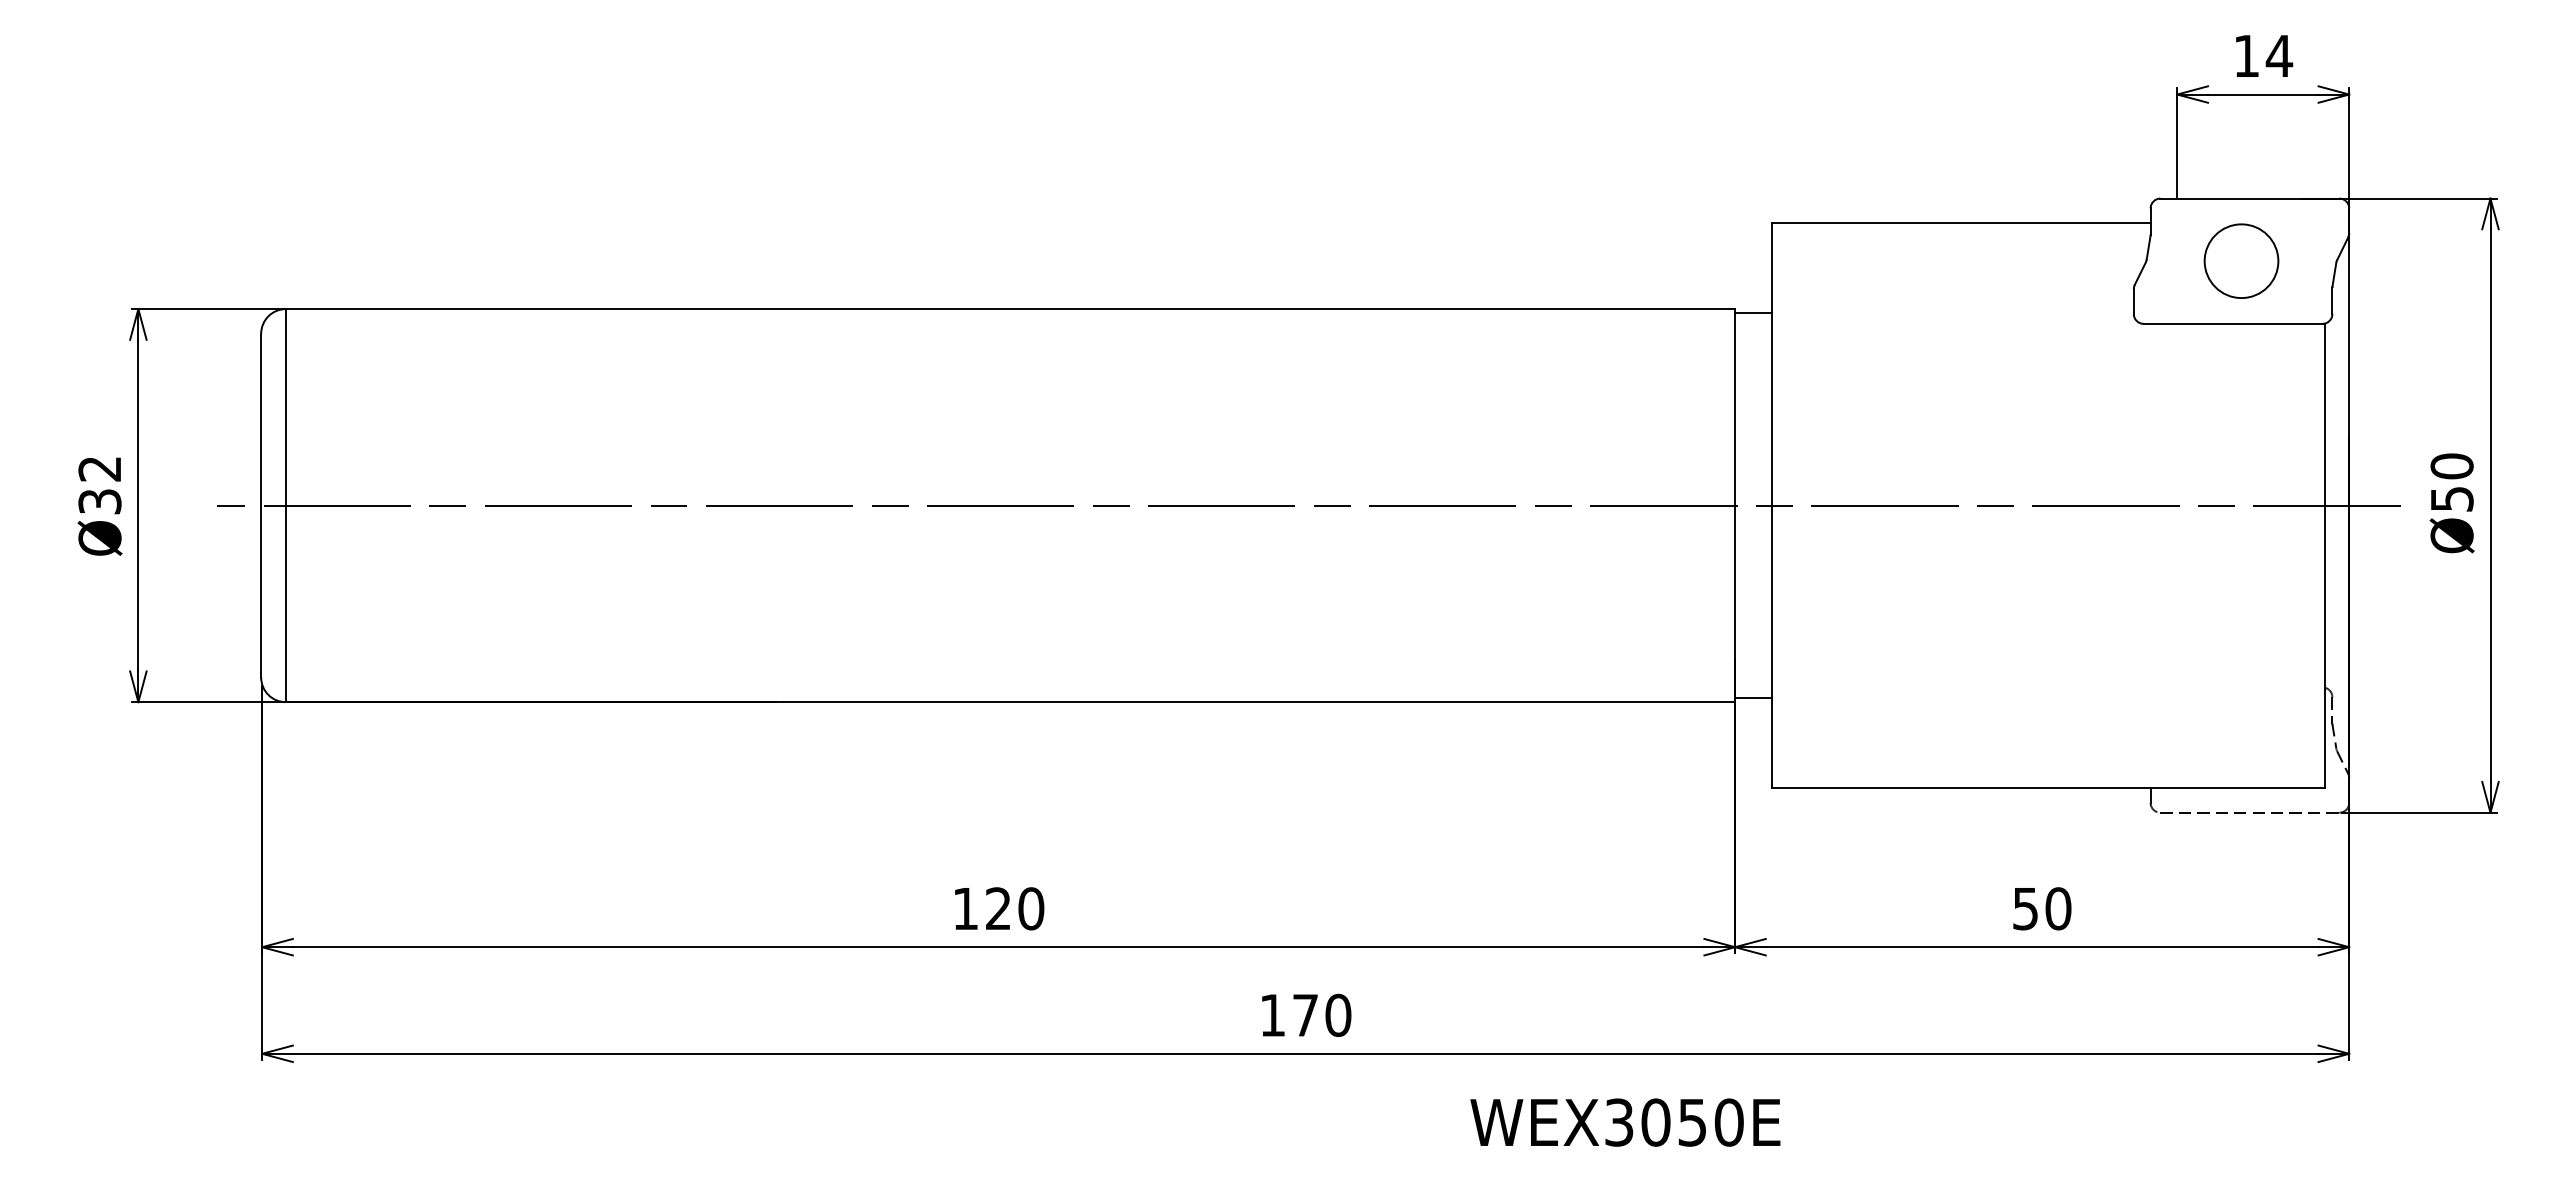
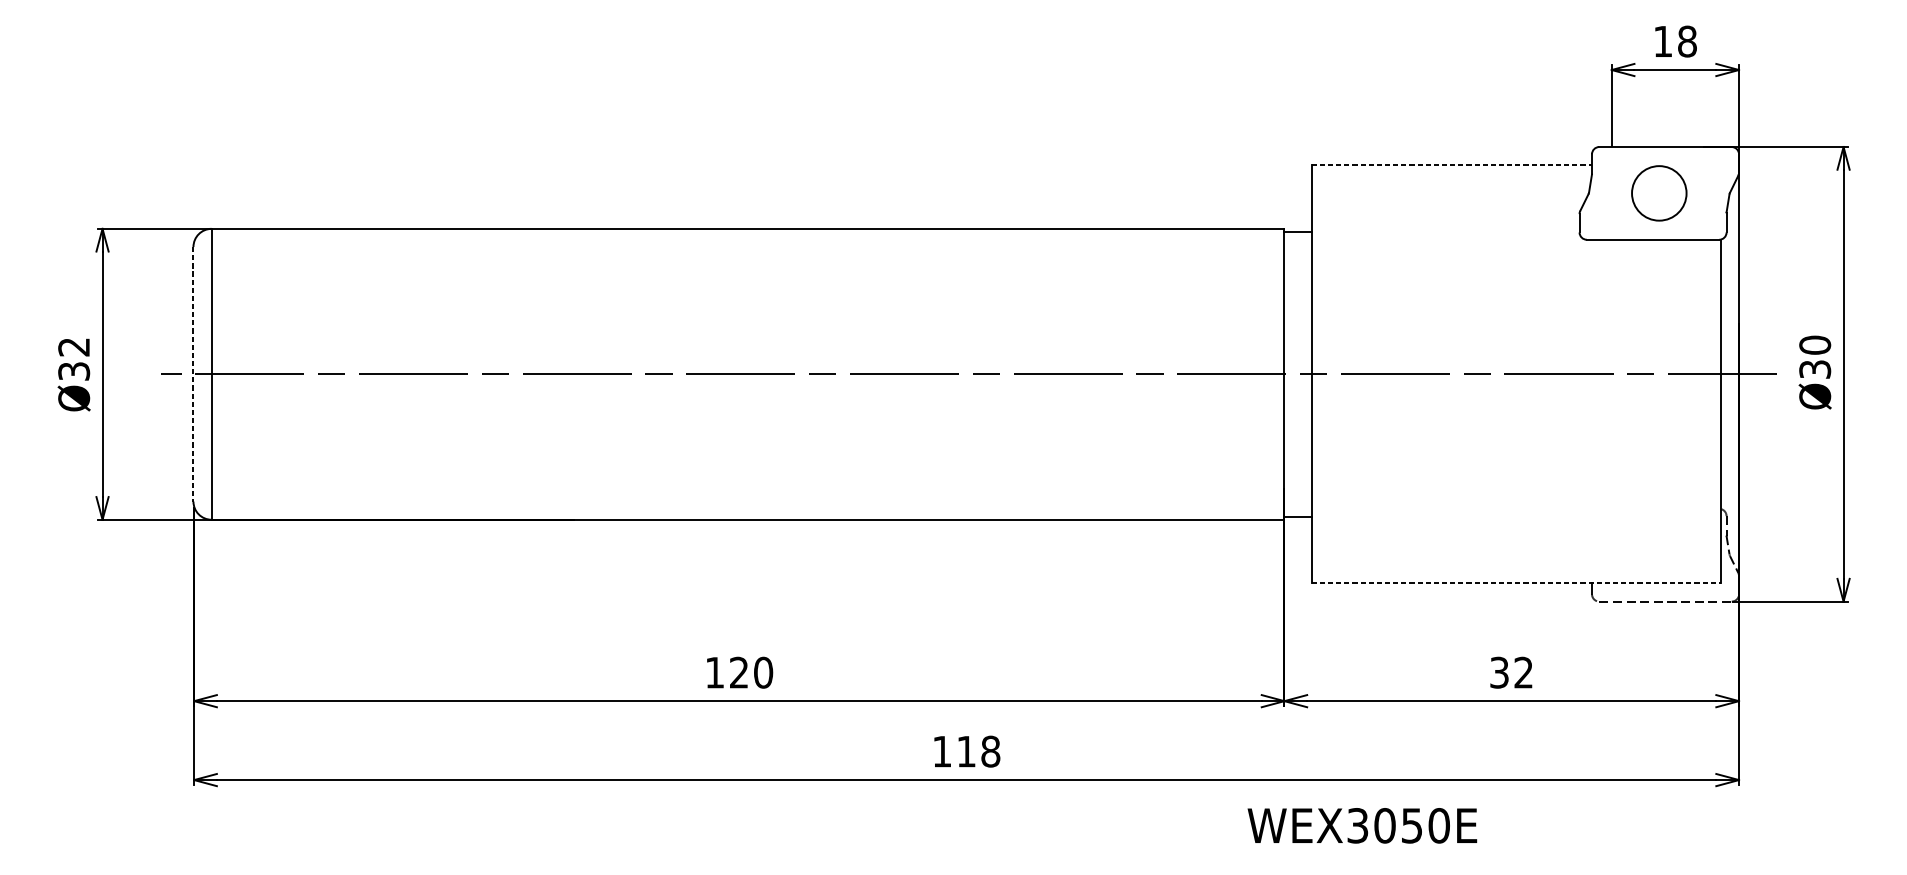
text: (2279, 55) -> (1687, 41), 14 -> 18
line: (1961, 223) -> (1452, 165), solid -> dashed
text: (2451, 498) -> (1814, 369), Ø50 -> Ø30
line: (261, 505) -> (193, 374), solid -> dashed
line: (2048, 788) -> (1516, 583), solid -> dashed
text: (2042, 908) -> (1511, 672), 50 -> 32
text: (1322, 1015) -> (979, 751), 170 -> 118
text: (1625, 1122) -> (1362, 825), moved

